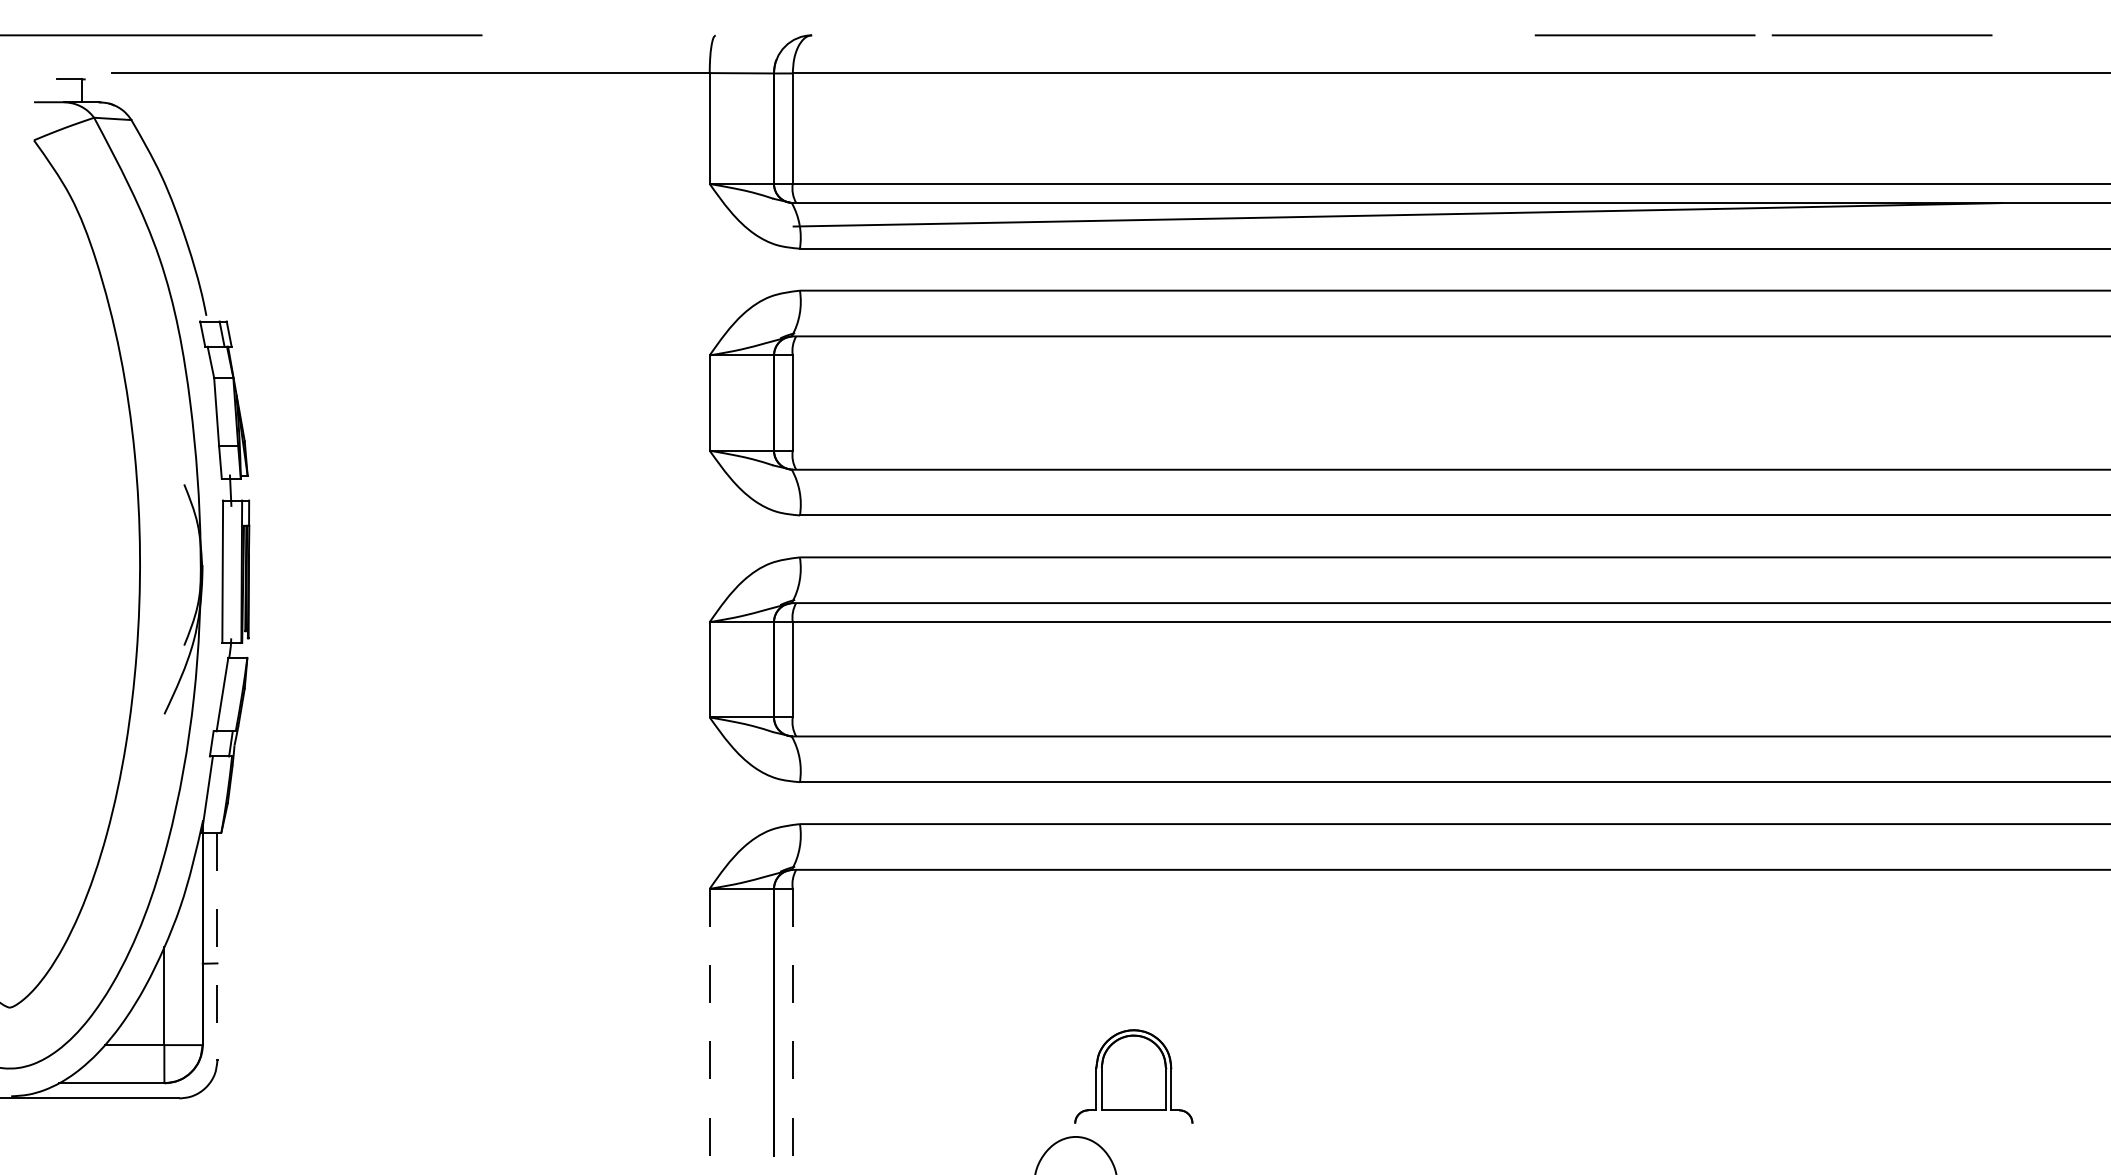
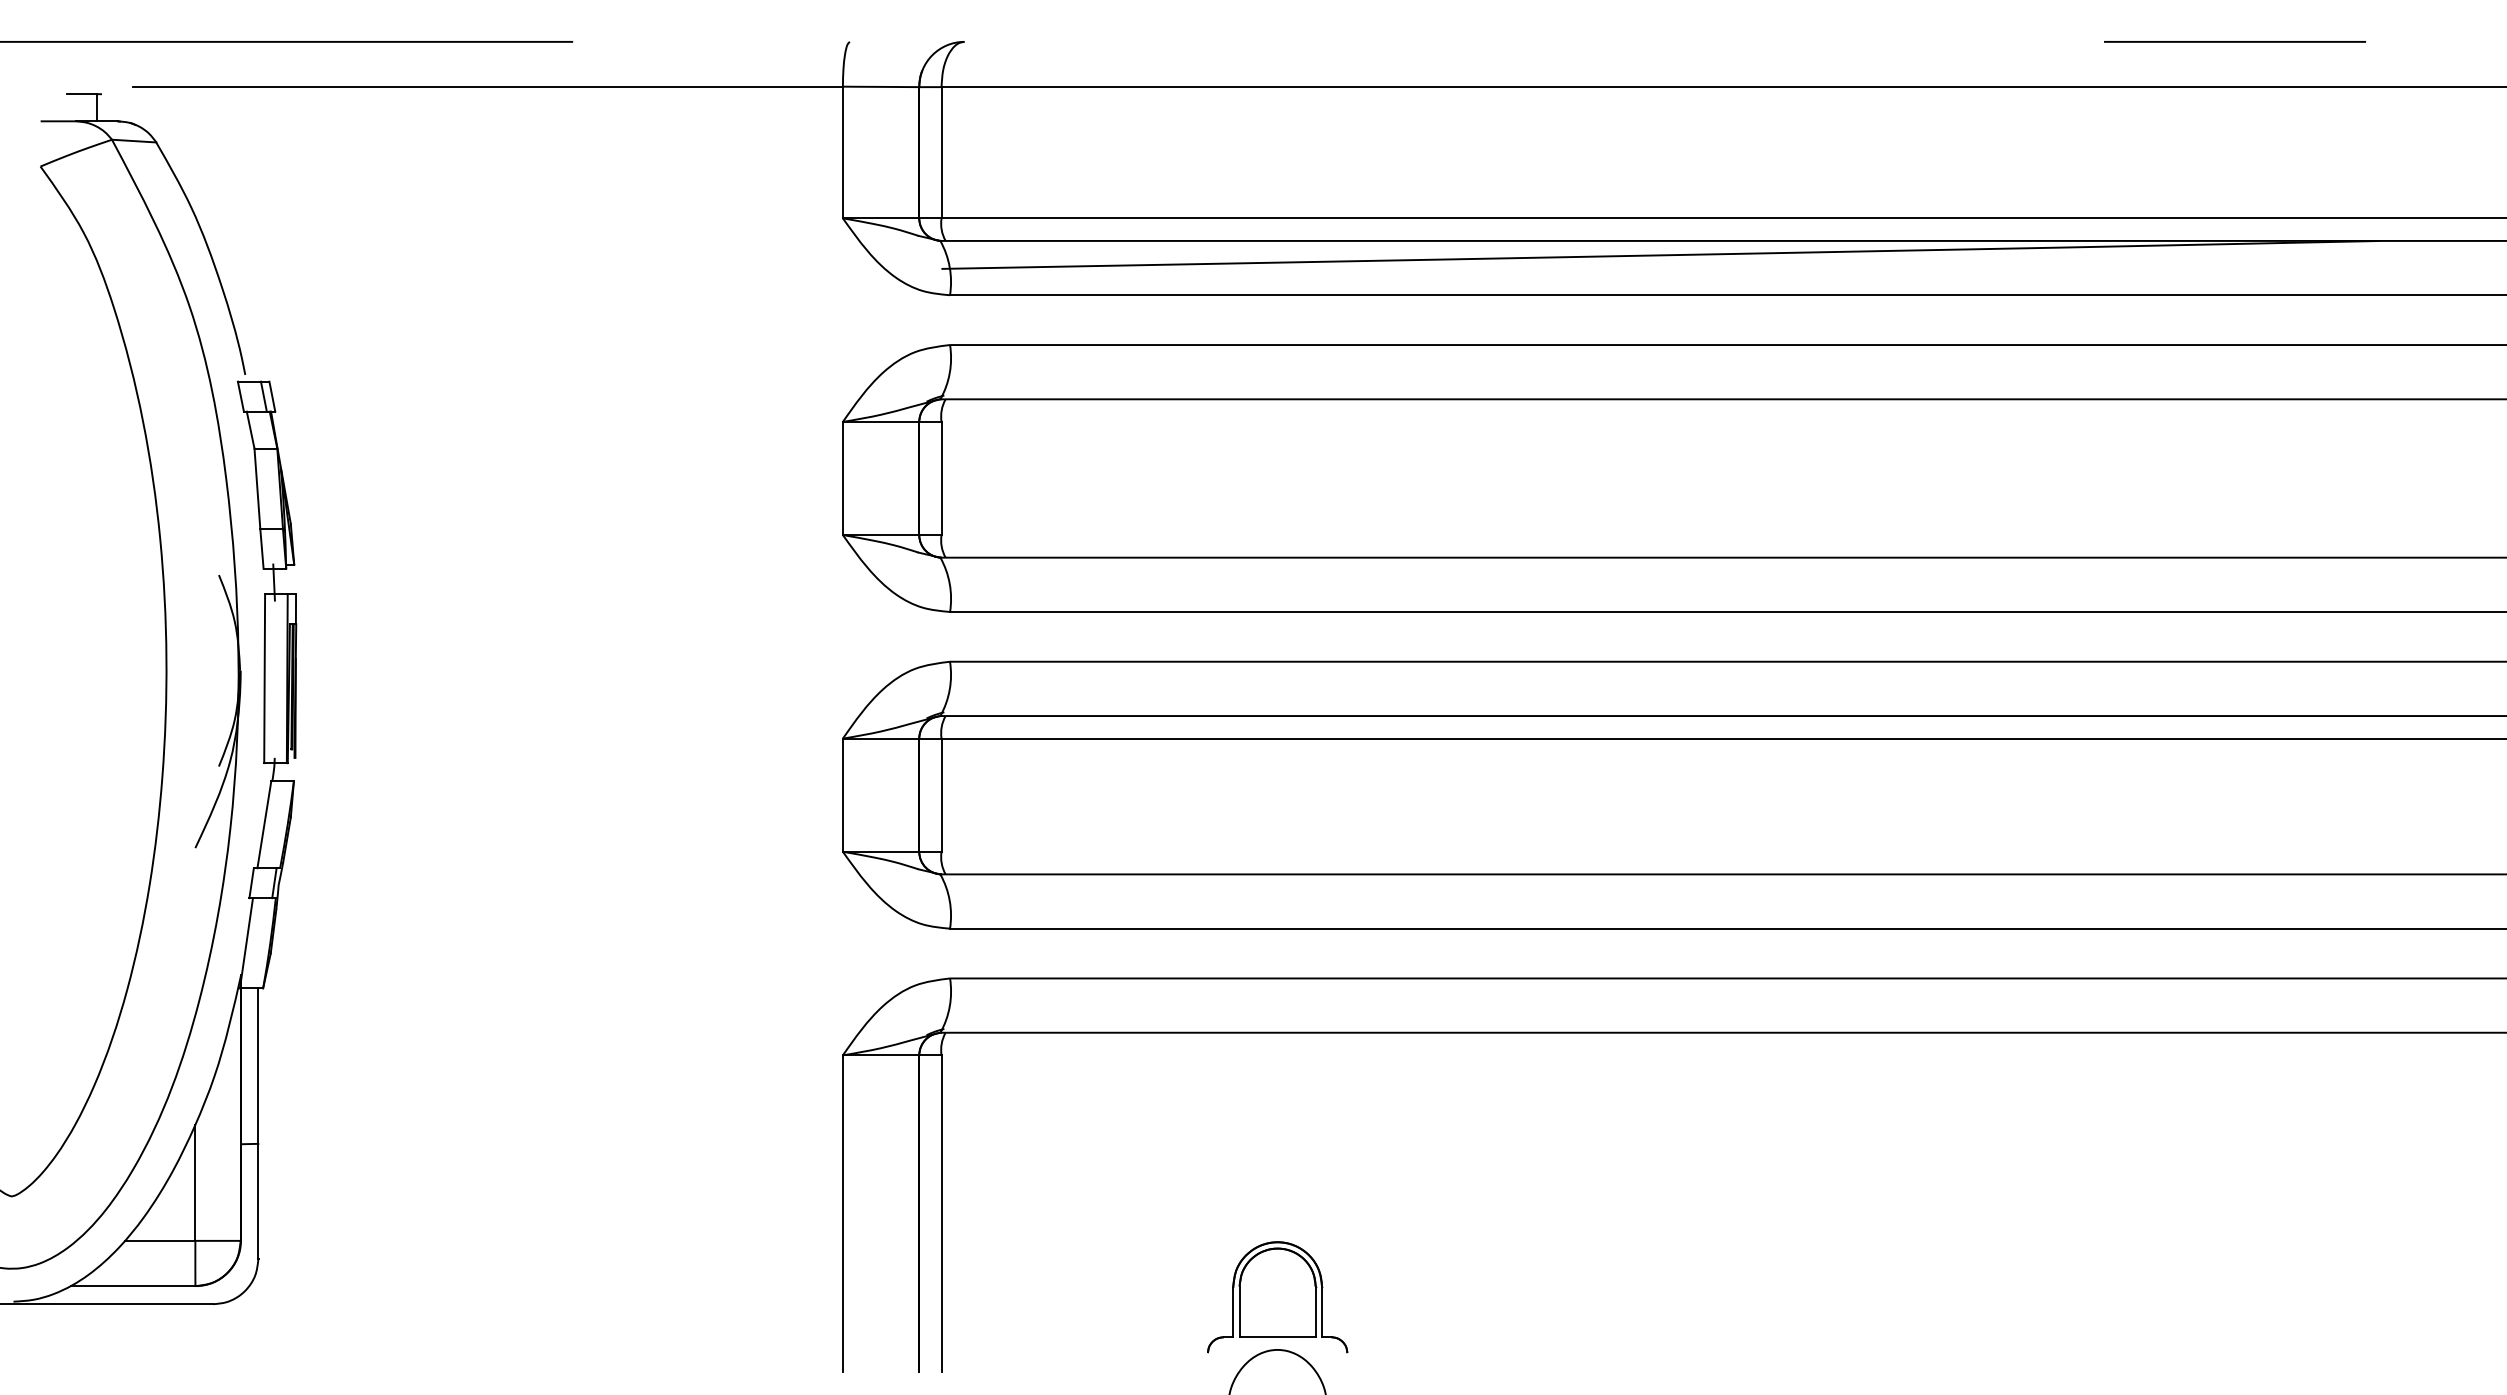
line: (1644, 35) -> (1952, 42), removed
line: (217, 946) -> (258, 1123), dashed -> solid
line: (709, 1021) -> (842, 1212), dashed -> solid
line: (792, 1022) -> (941, 1214), dashed -> solid
part: (1133, 1076) -> (1277, 1297), moved

